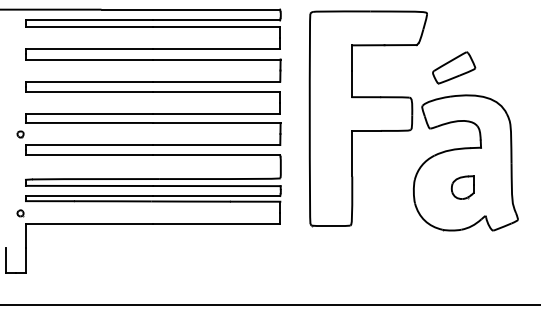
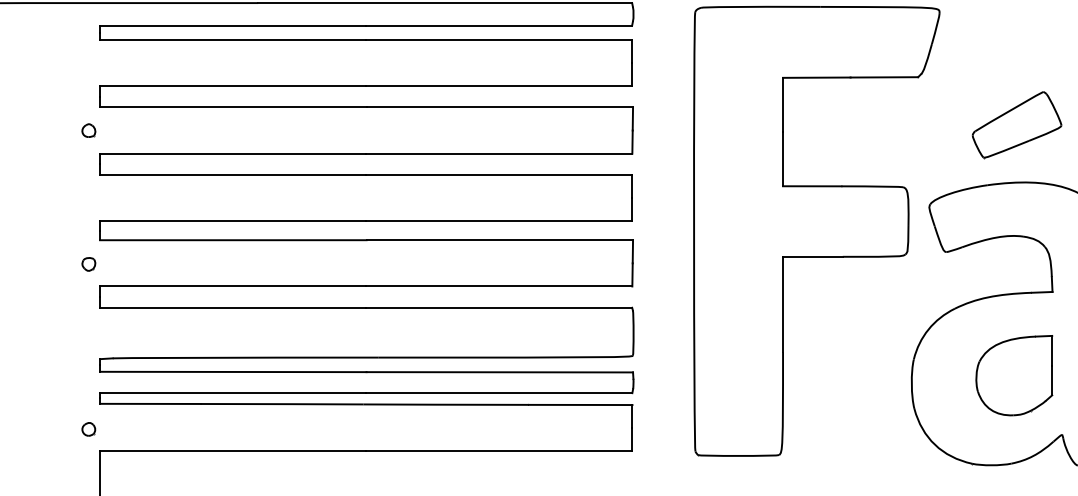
part: (454, 67) -> (1017, 124), moved
part: (20, 70) -> (88, 130), added
part: (462, 187) -> (1013, 375), size x1.67

